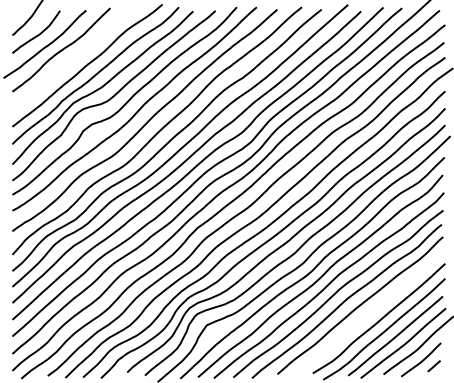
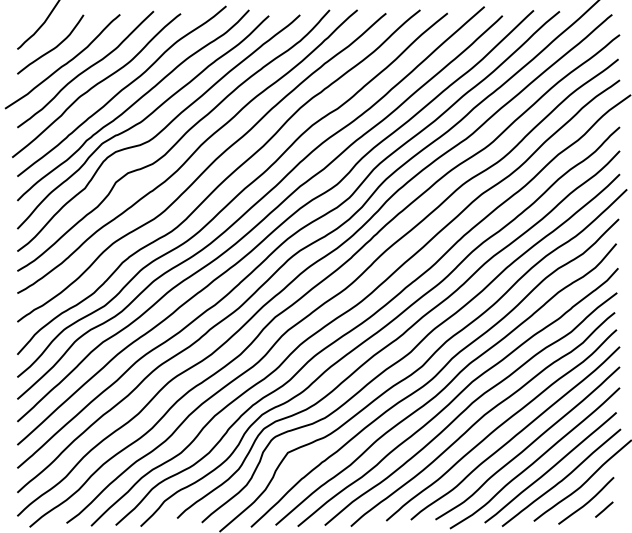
curve: (69, 61) -> (96, 85), added
curve: (371, 311) -> (516, 433), added

